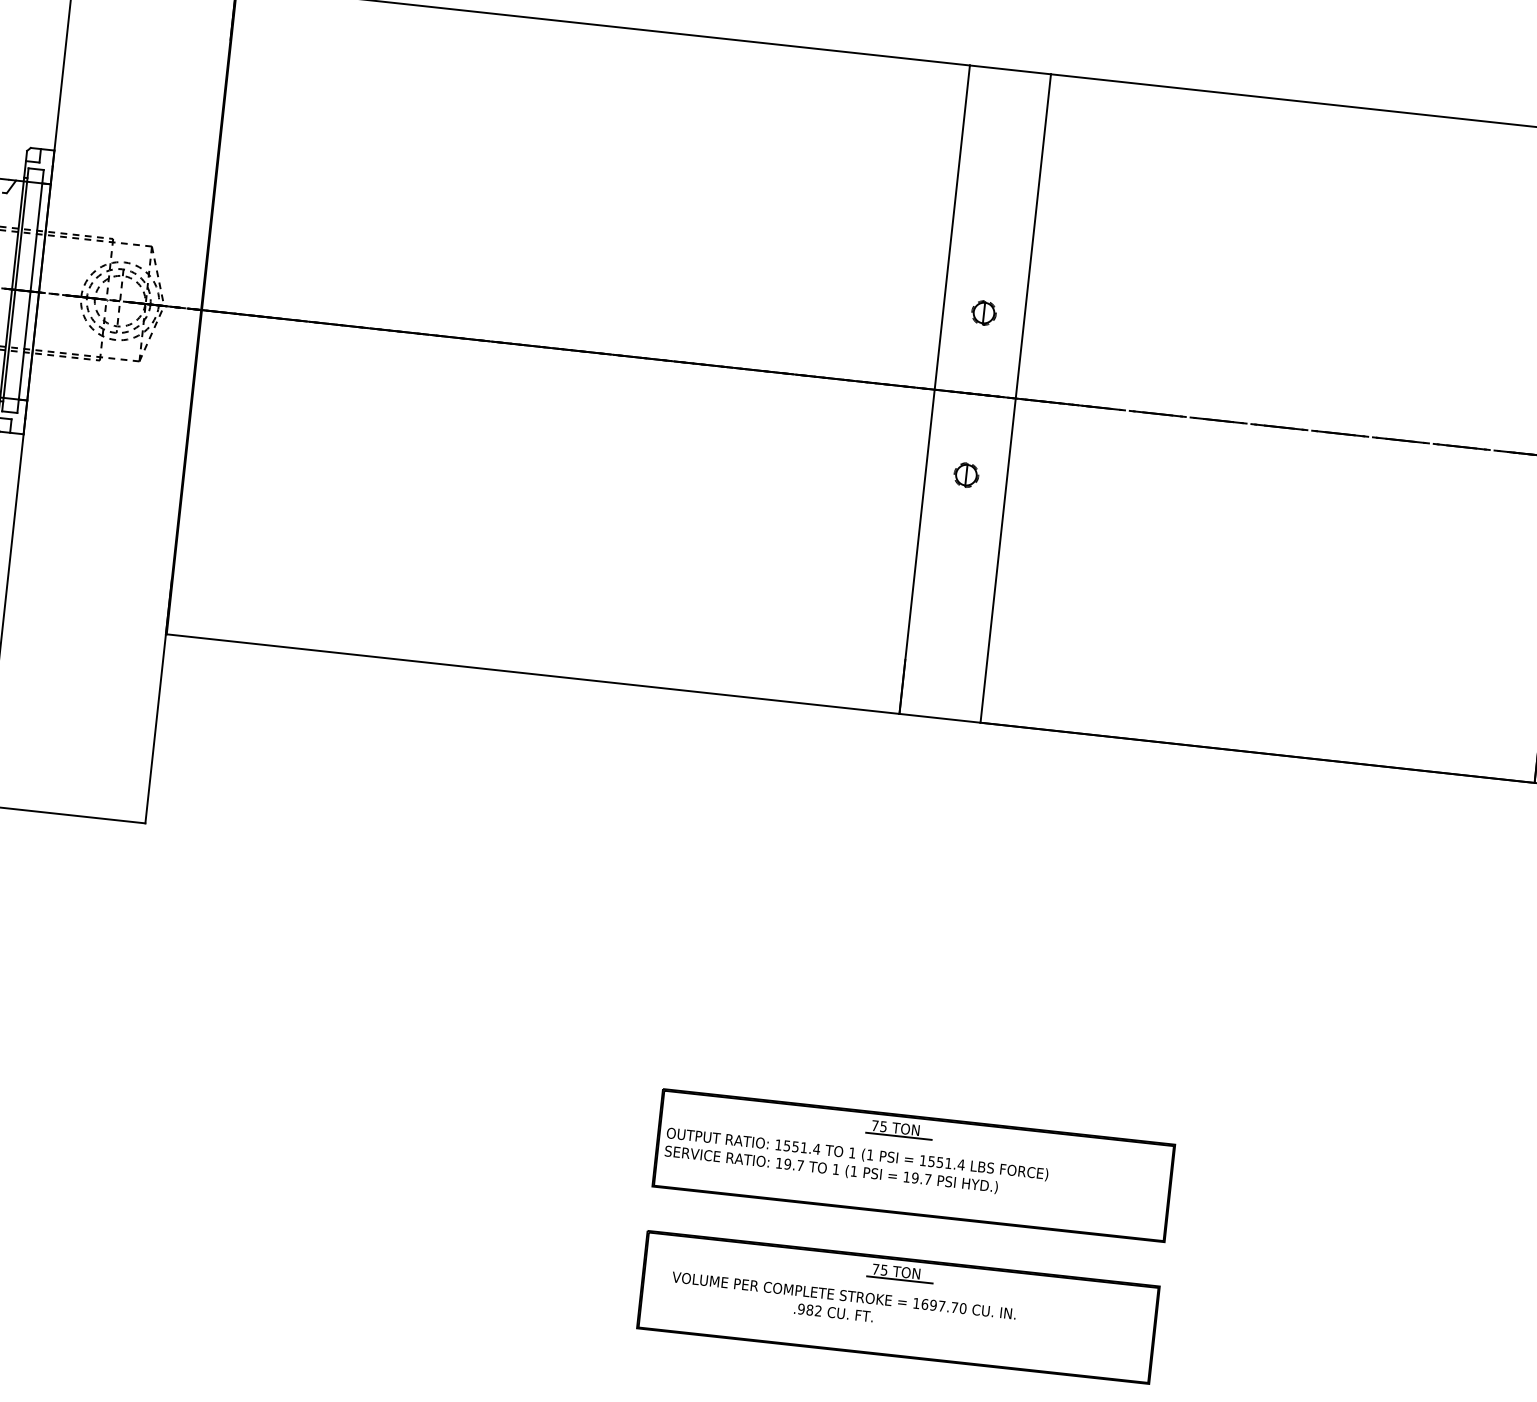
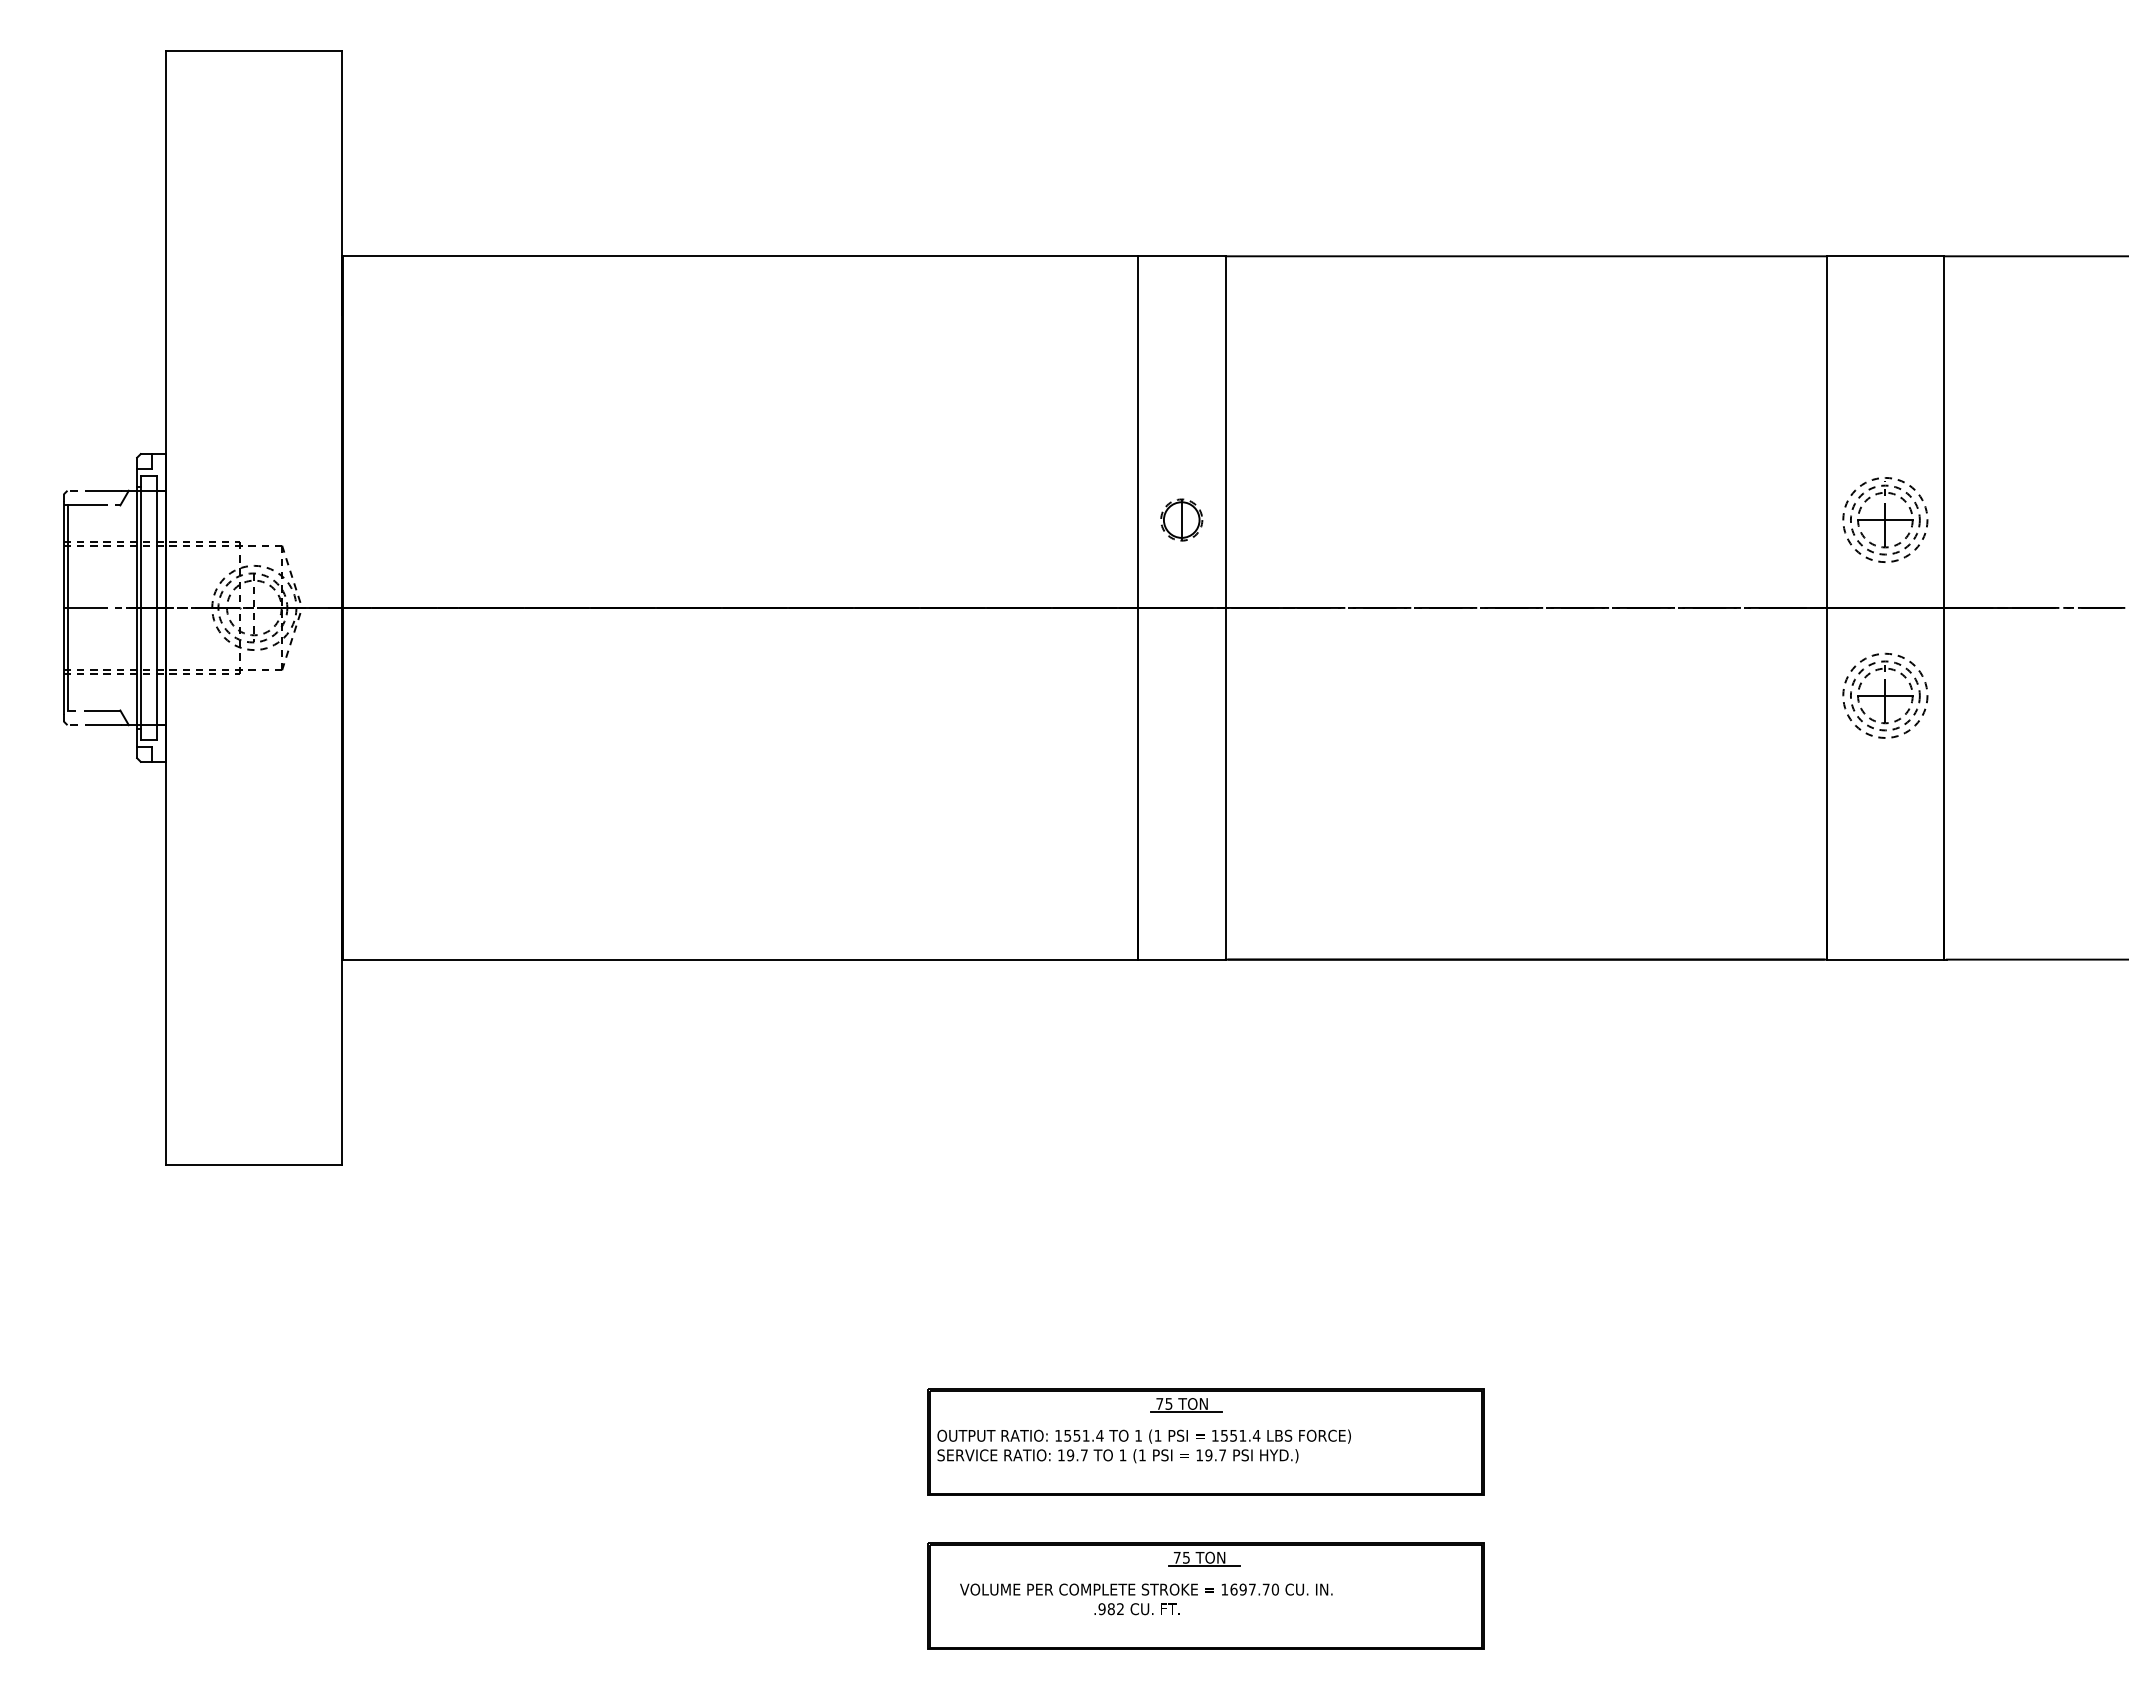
part: (983, 312) -> (1181, 519), size x1.6
part: (966, 474) -> (1181, 695), removed

